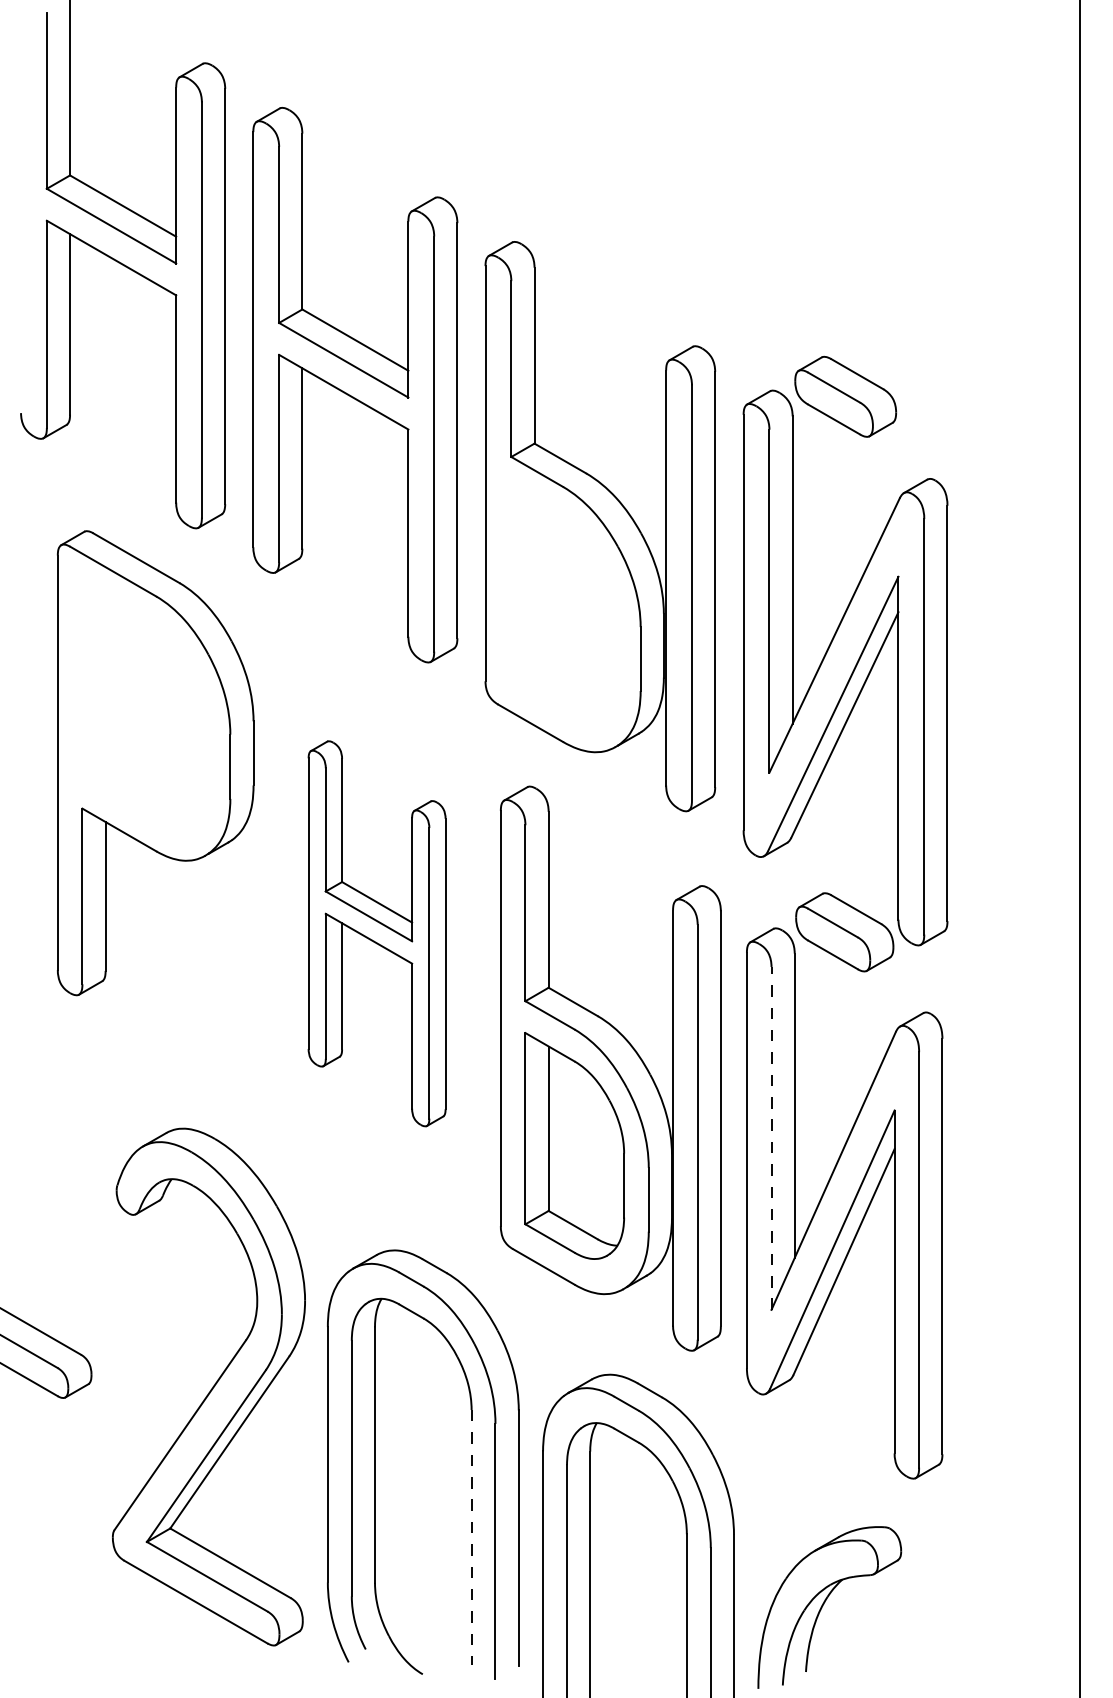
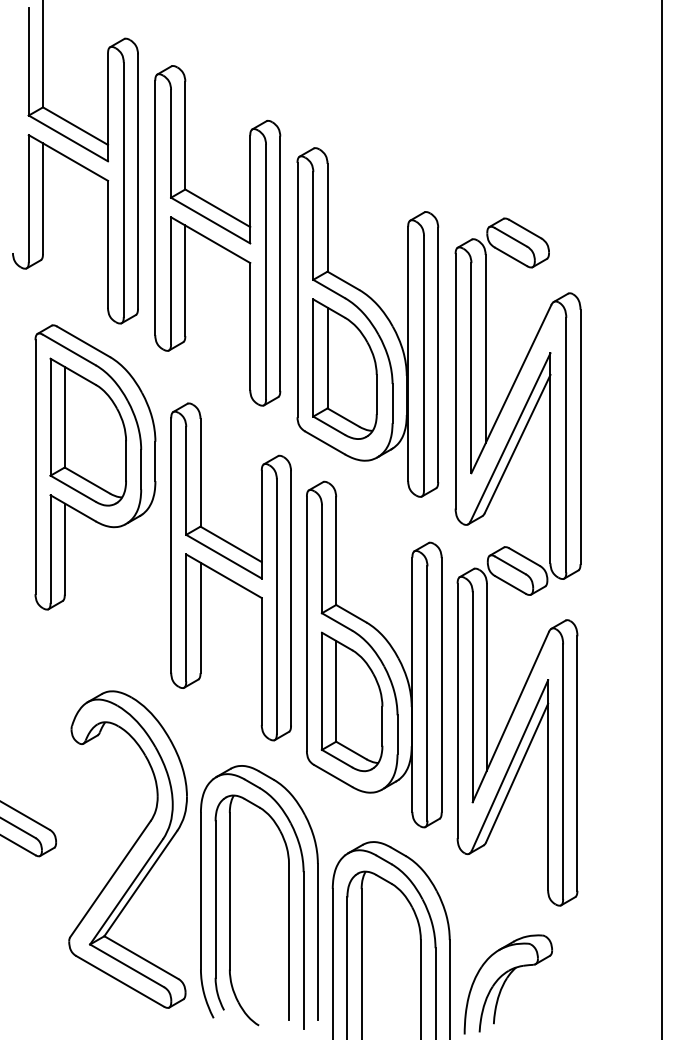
part: (562, 601) -> (344, 368), added
part: (142, 704) -> (87, 431), added
part: (376, 933) -> (230, 571), size x1.43
line: (771, 1137) -> (472, 696), dashed -> solid
line: (472, 1538) -> (289, 942), dashed -> solid

